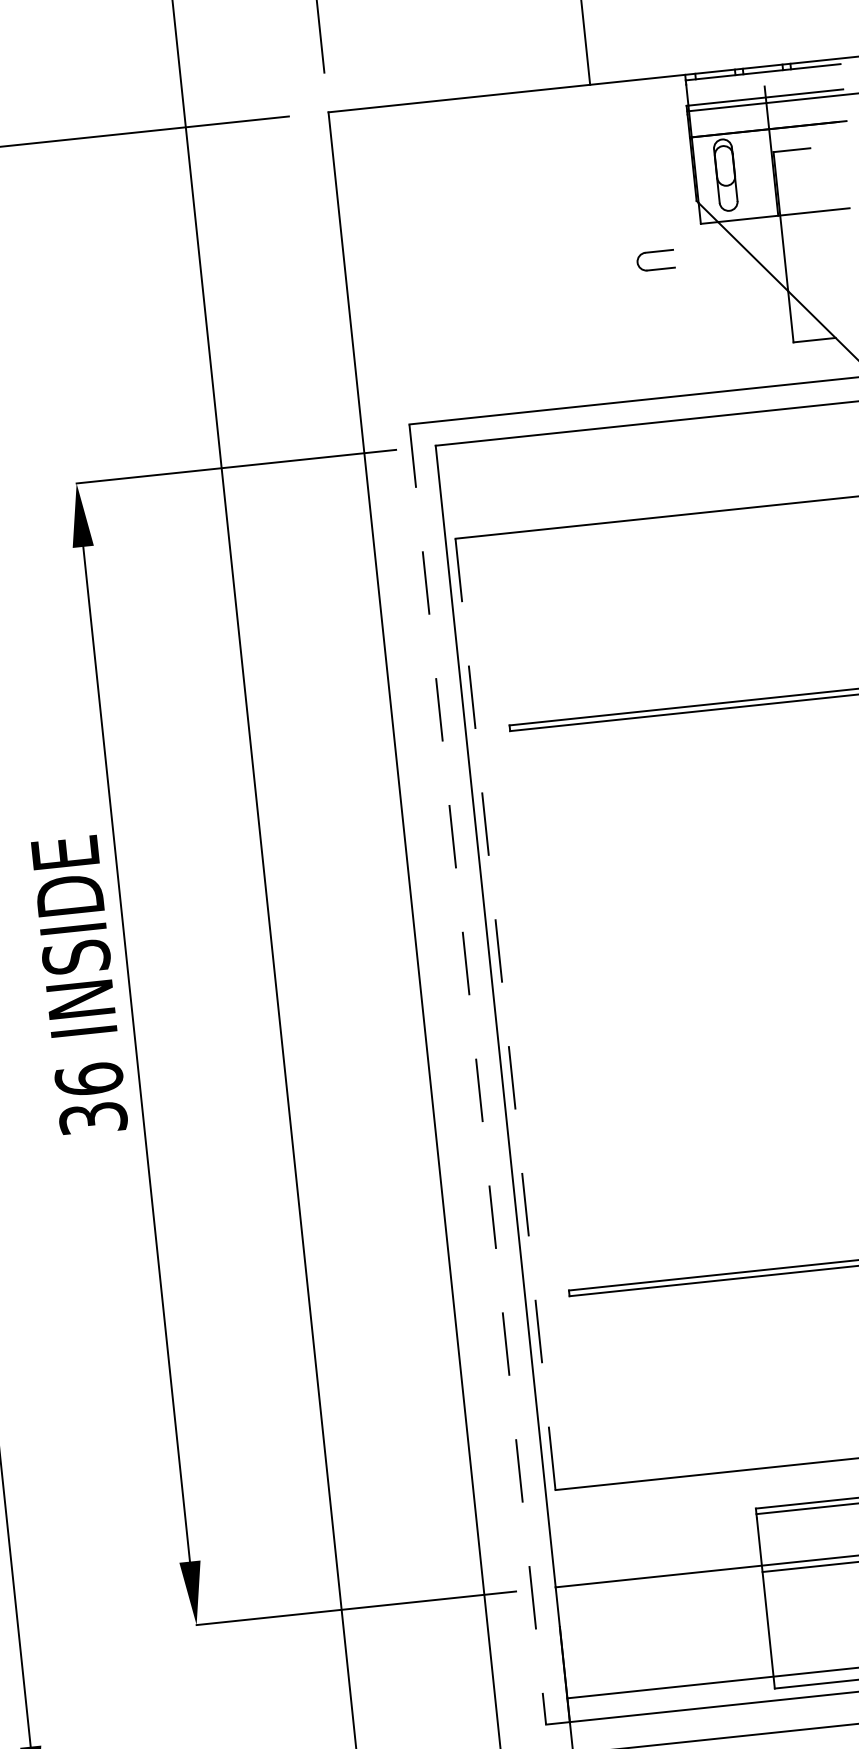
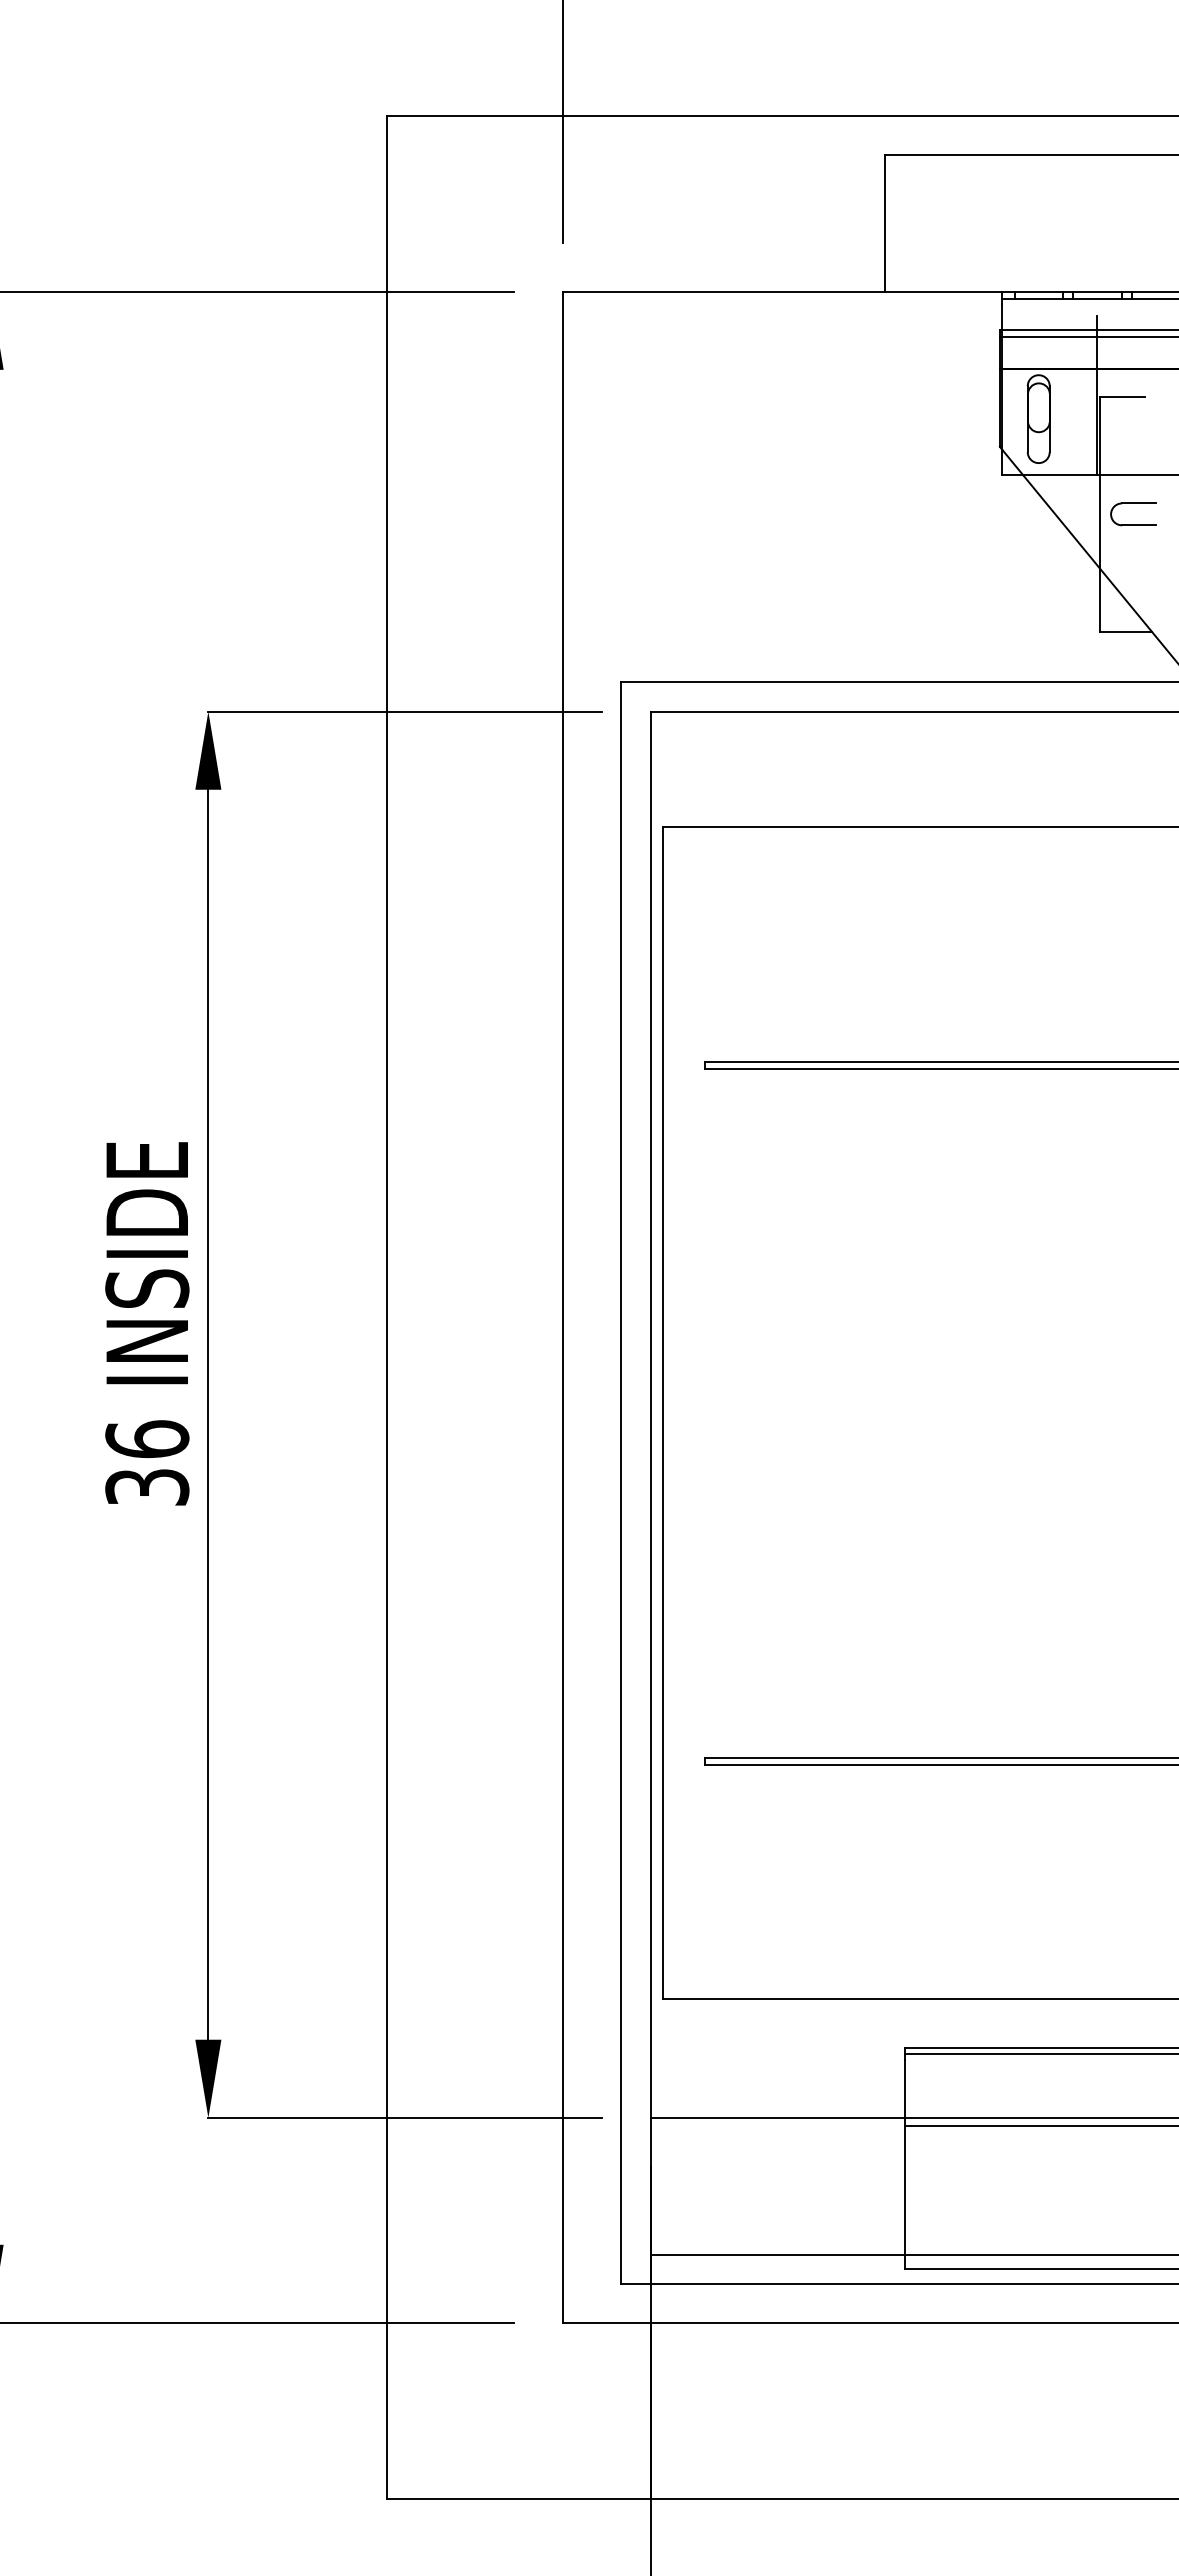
part: (656, 268) -> (1133, 524), moved
line: (505, 1014) -> (662, 1413), dashed -> solid
line: (477, 1074) -> (621, 1483), dashed -> solid

